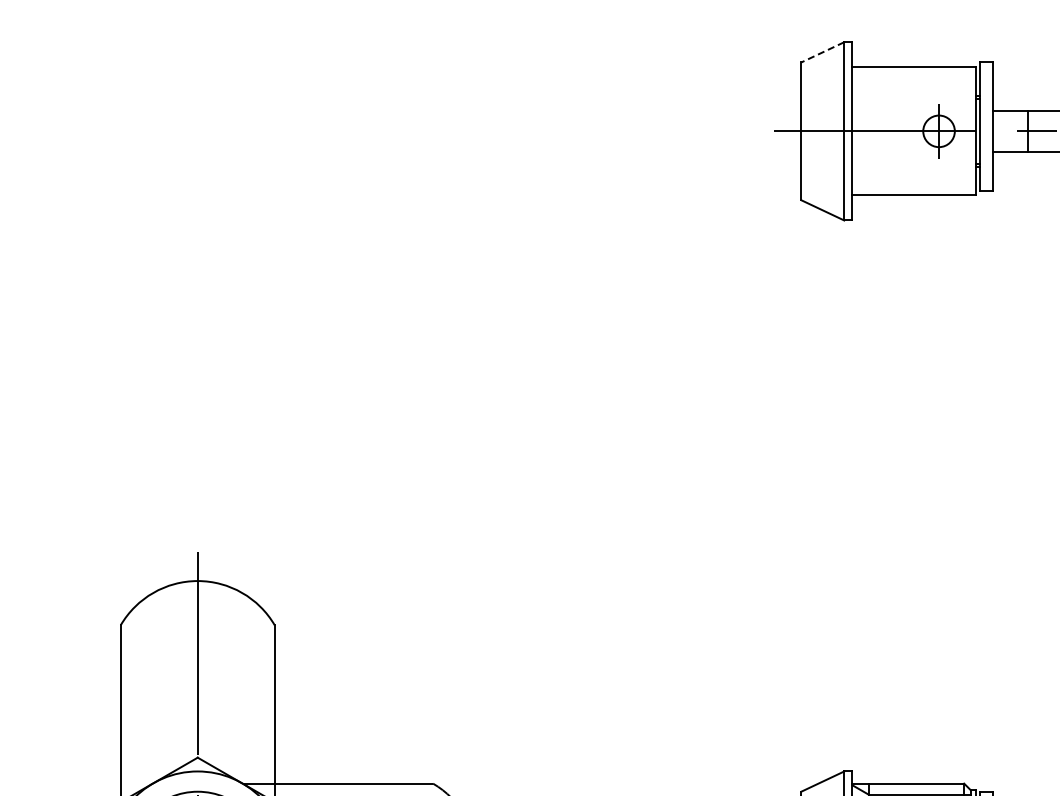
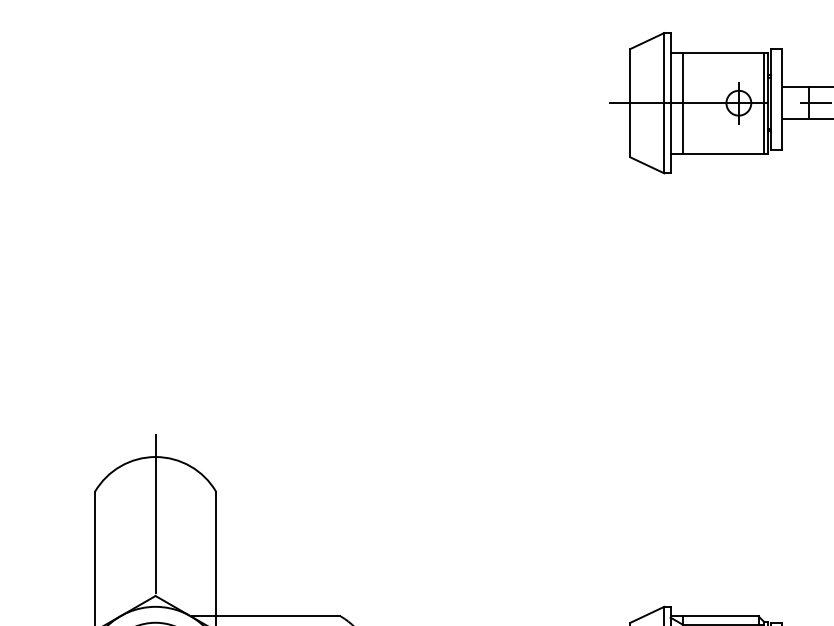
line: (822, 52) -> (647, 41), dashed -> solid
line: (868, 131) -> (683, 103), added
line: (970, 131) -> (763, 103), added

